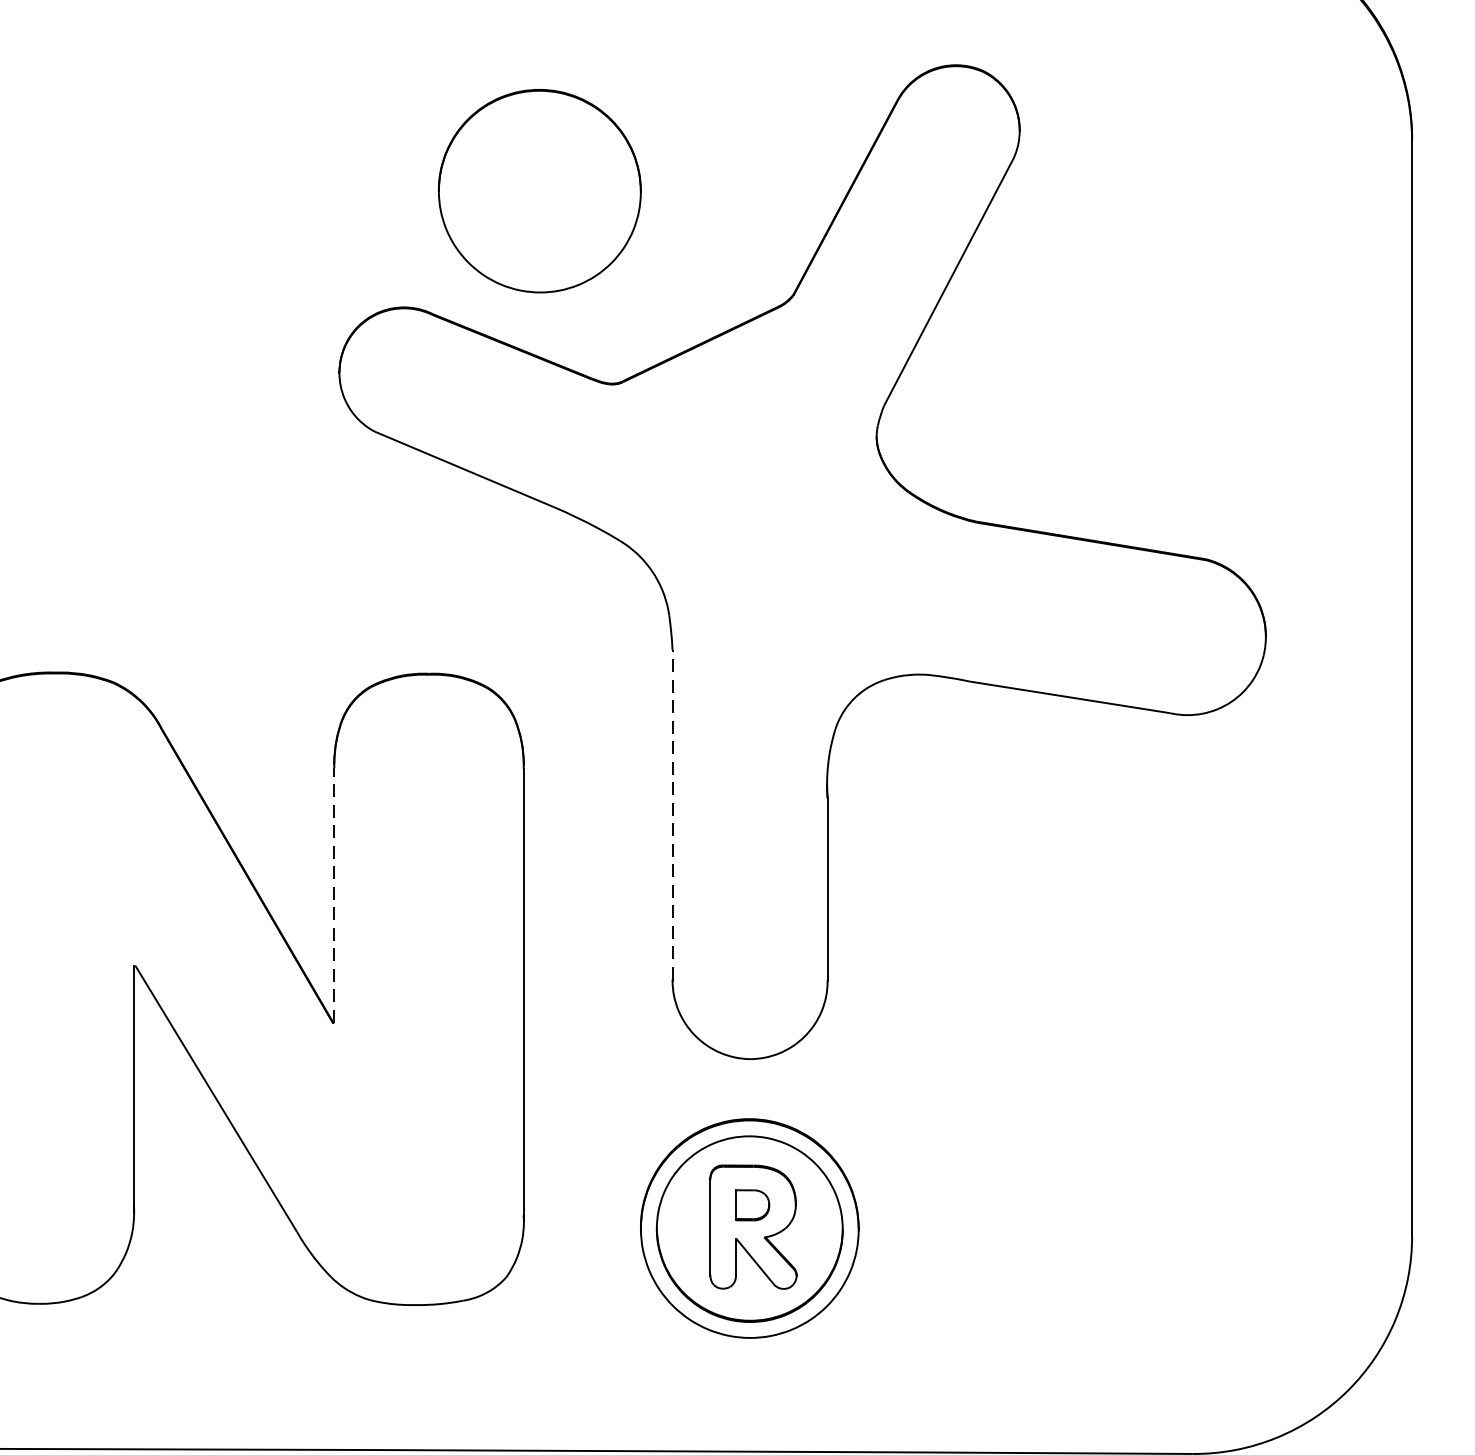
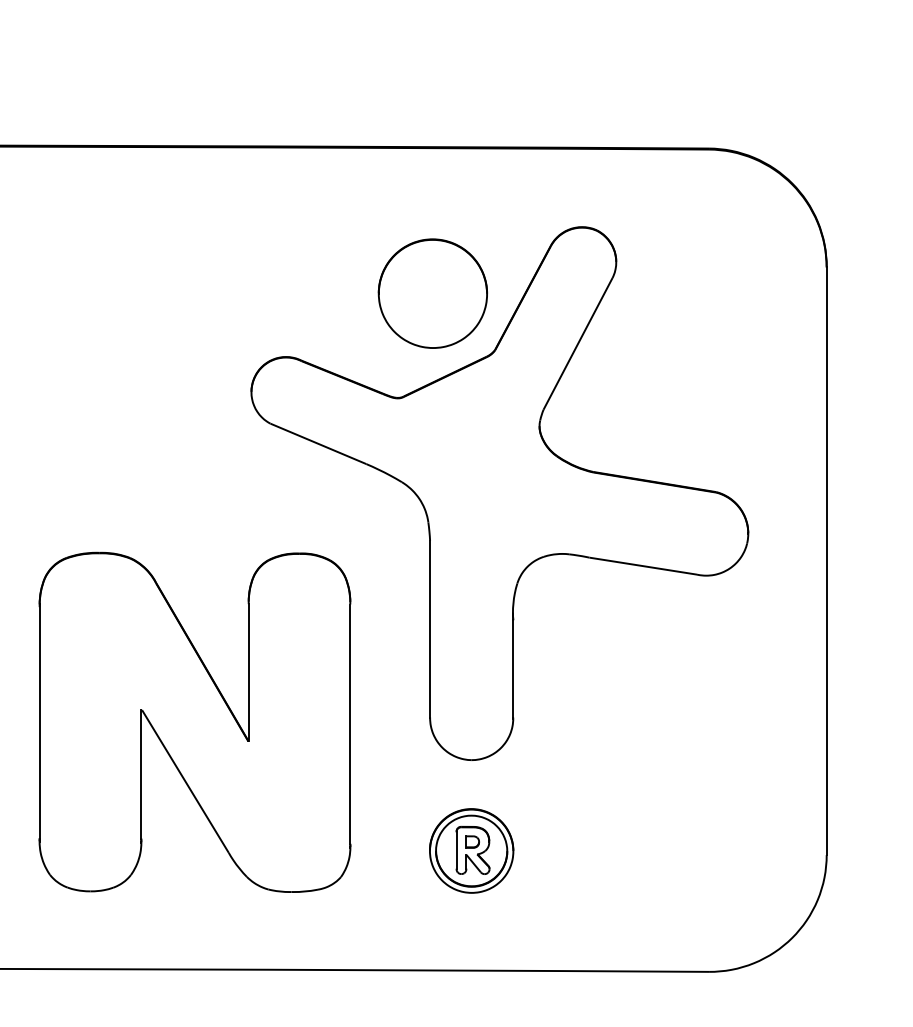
part: (539, 190) -> (432, 293), moved
line: (673, 813) -> (430, 628), dashed -> solid
line: (333, 893) -> (248, 671), dashed -> solid
part: (749, 1227) -> (471, 850), size x0.71

